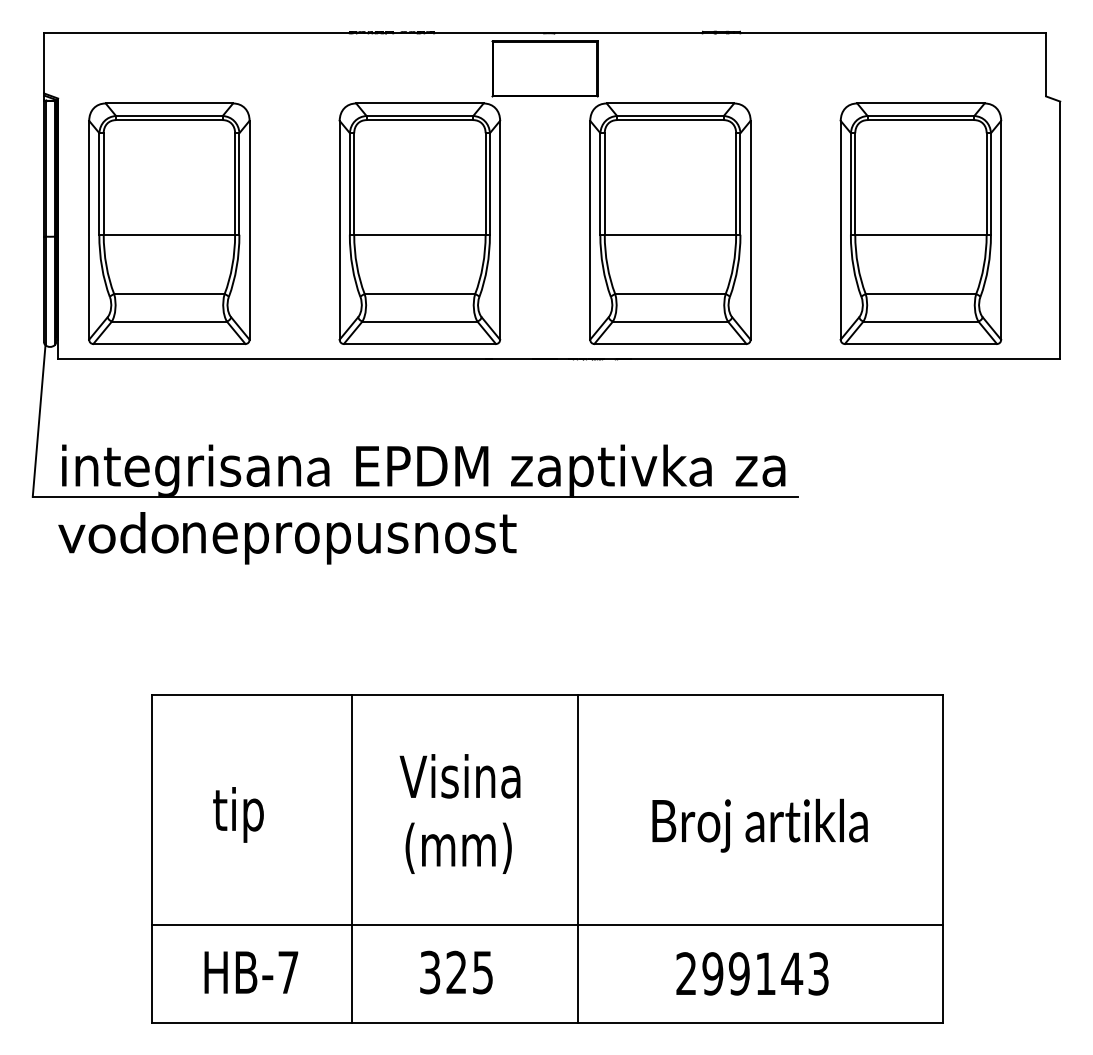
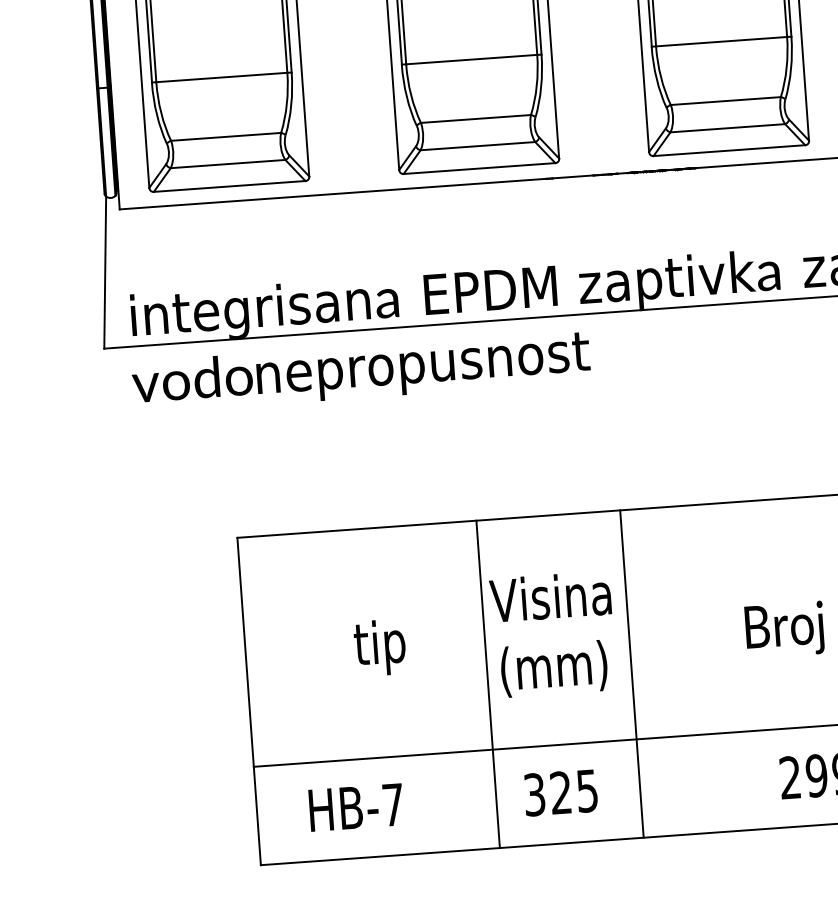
text: (238, 814) -> (380, 647), moved
line: (351, 859) -> (488, 684), moved
line: (577, 859) -> (631, 674), moved

